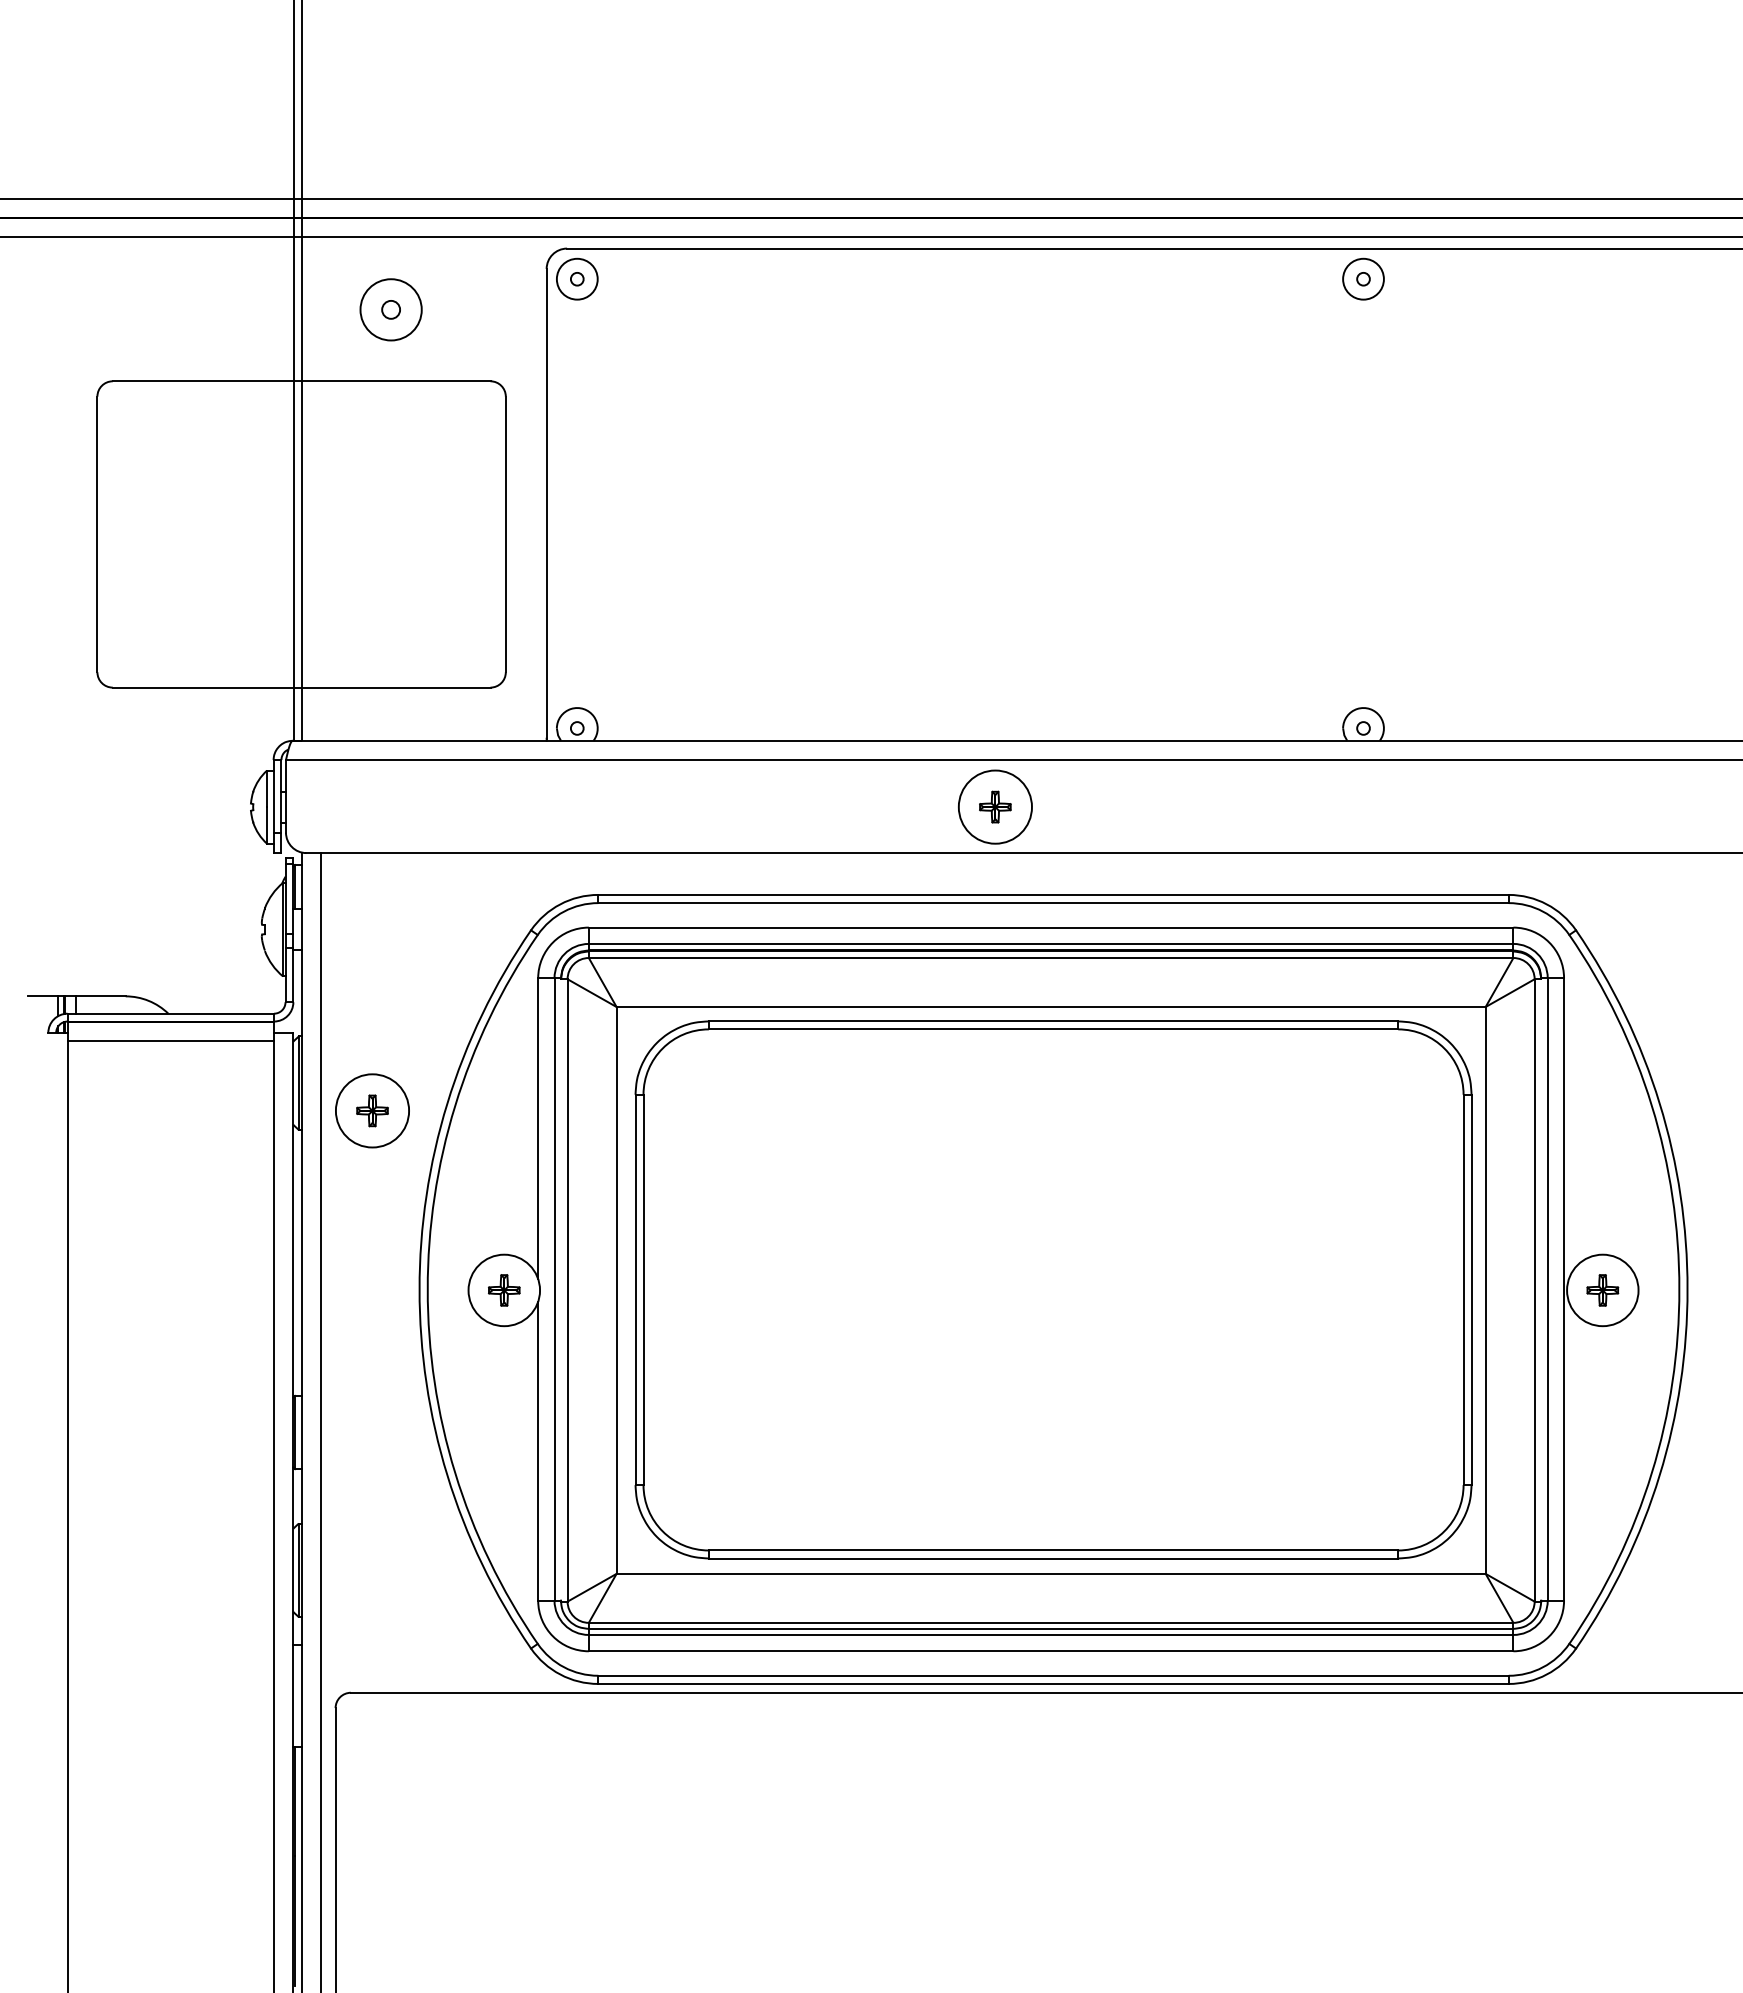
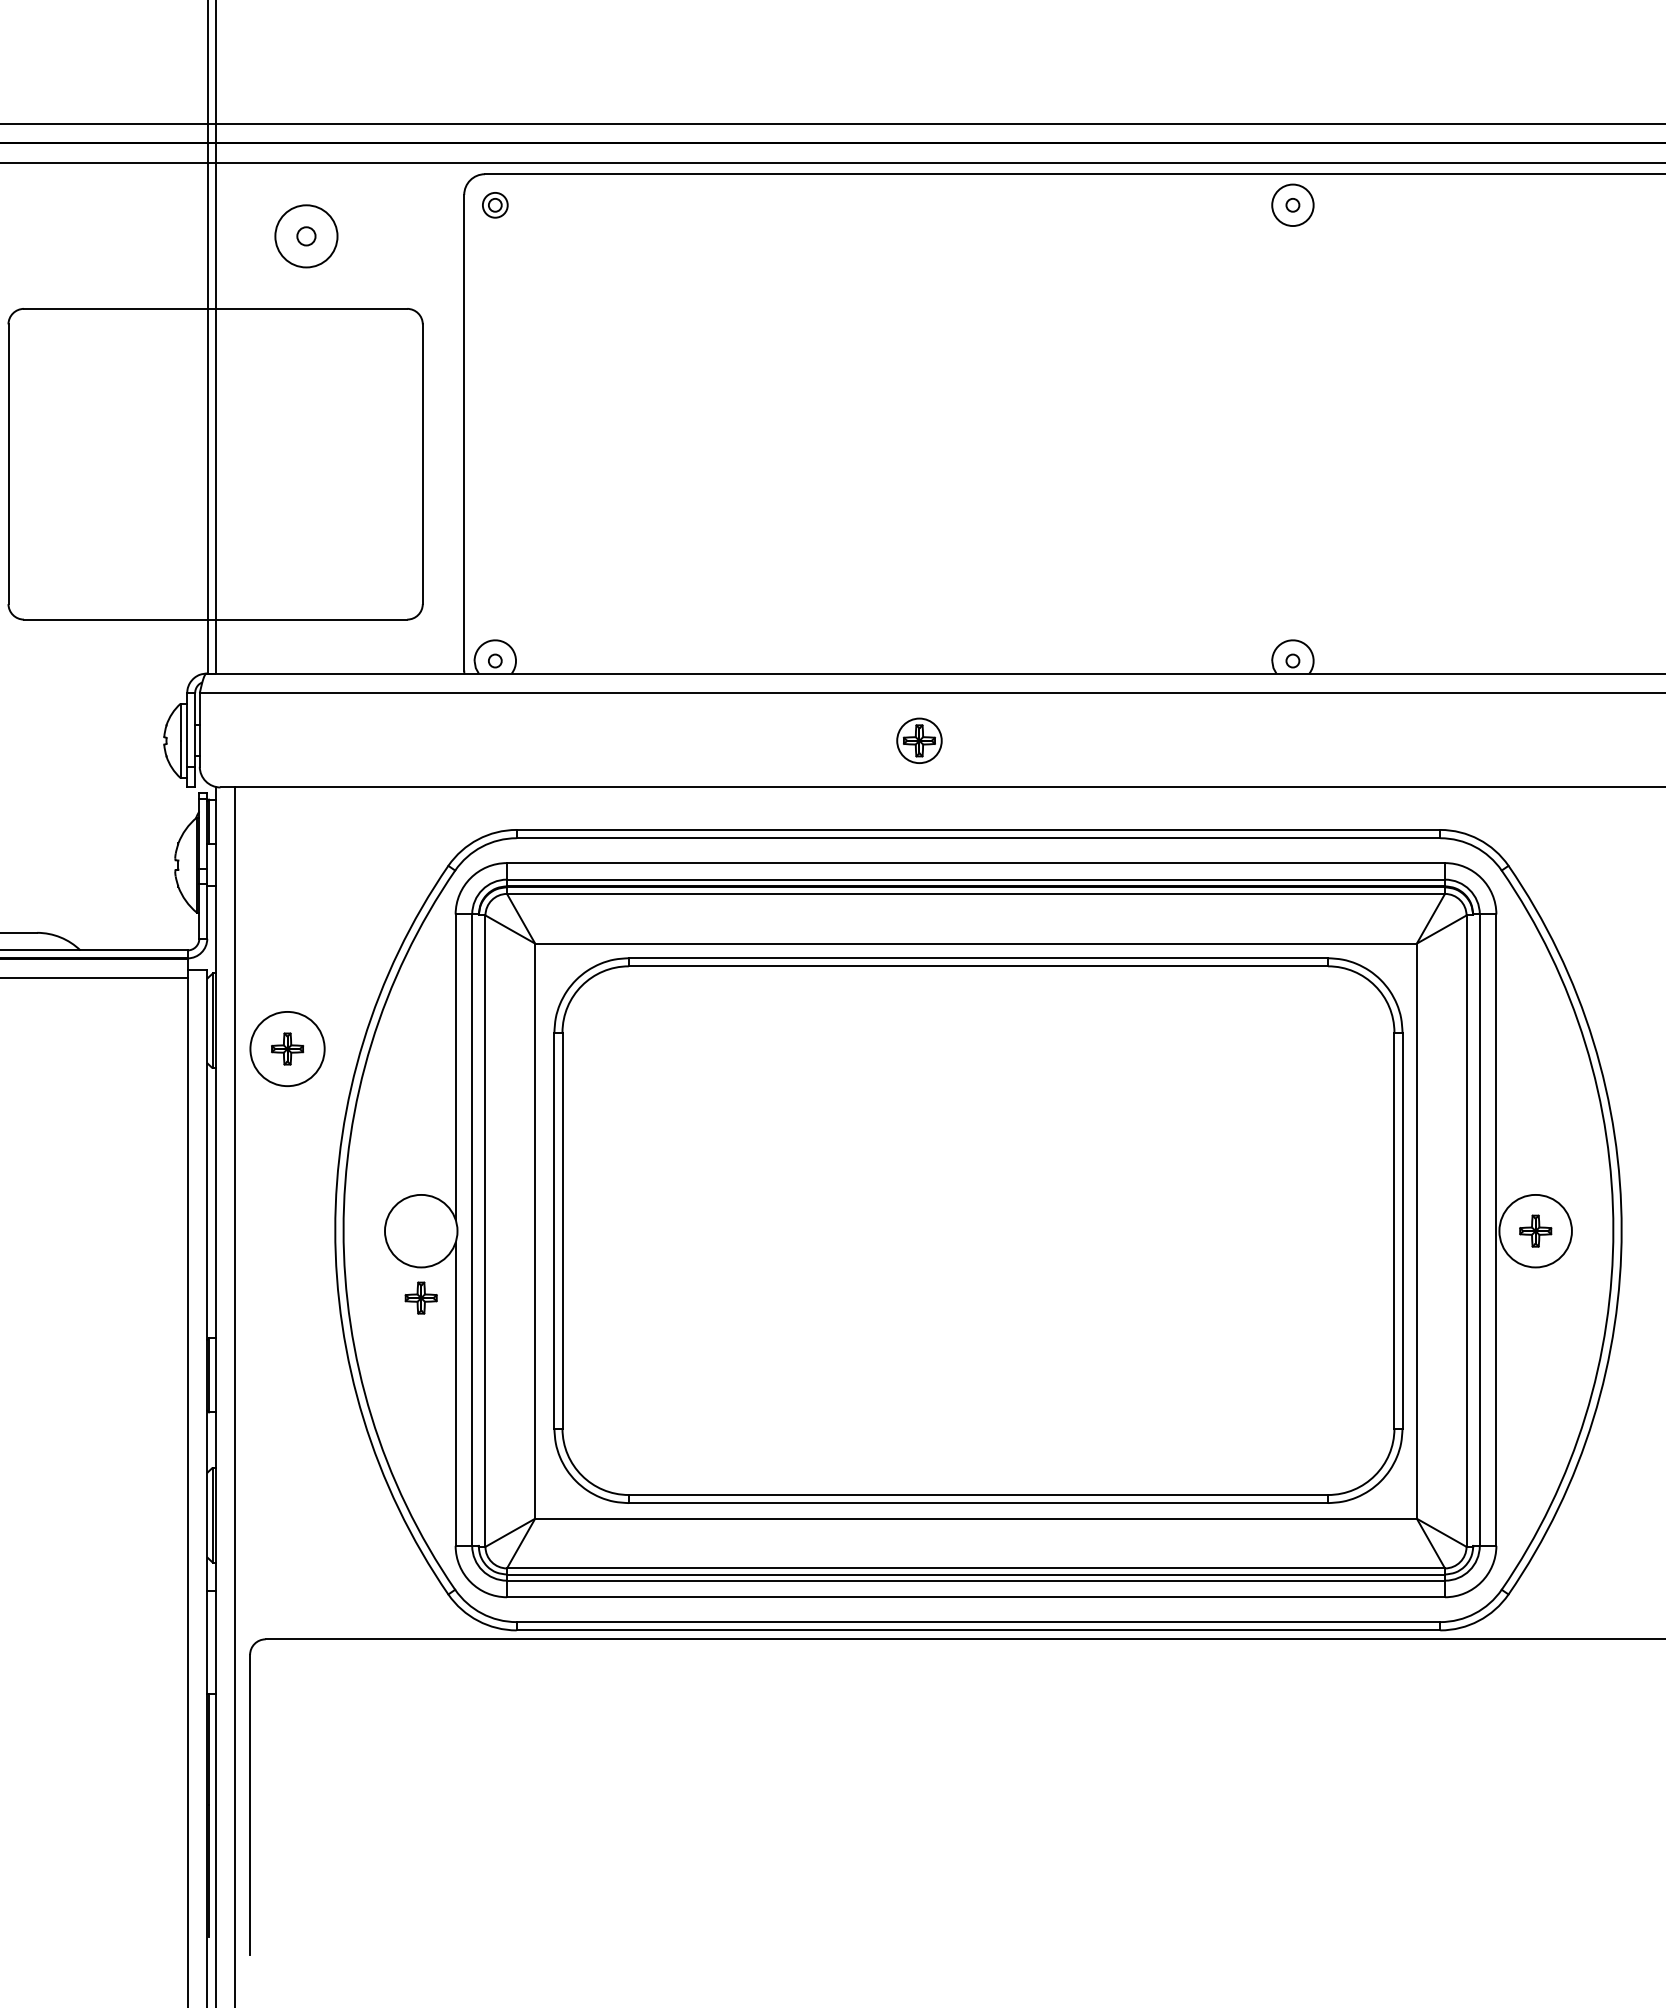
circle: (576, 278) -> (494, 204), size x0.6
circle: (994, 806) -> (918, 740), size x0.6
part: (504, 1290) -> (421, 1298), moved

